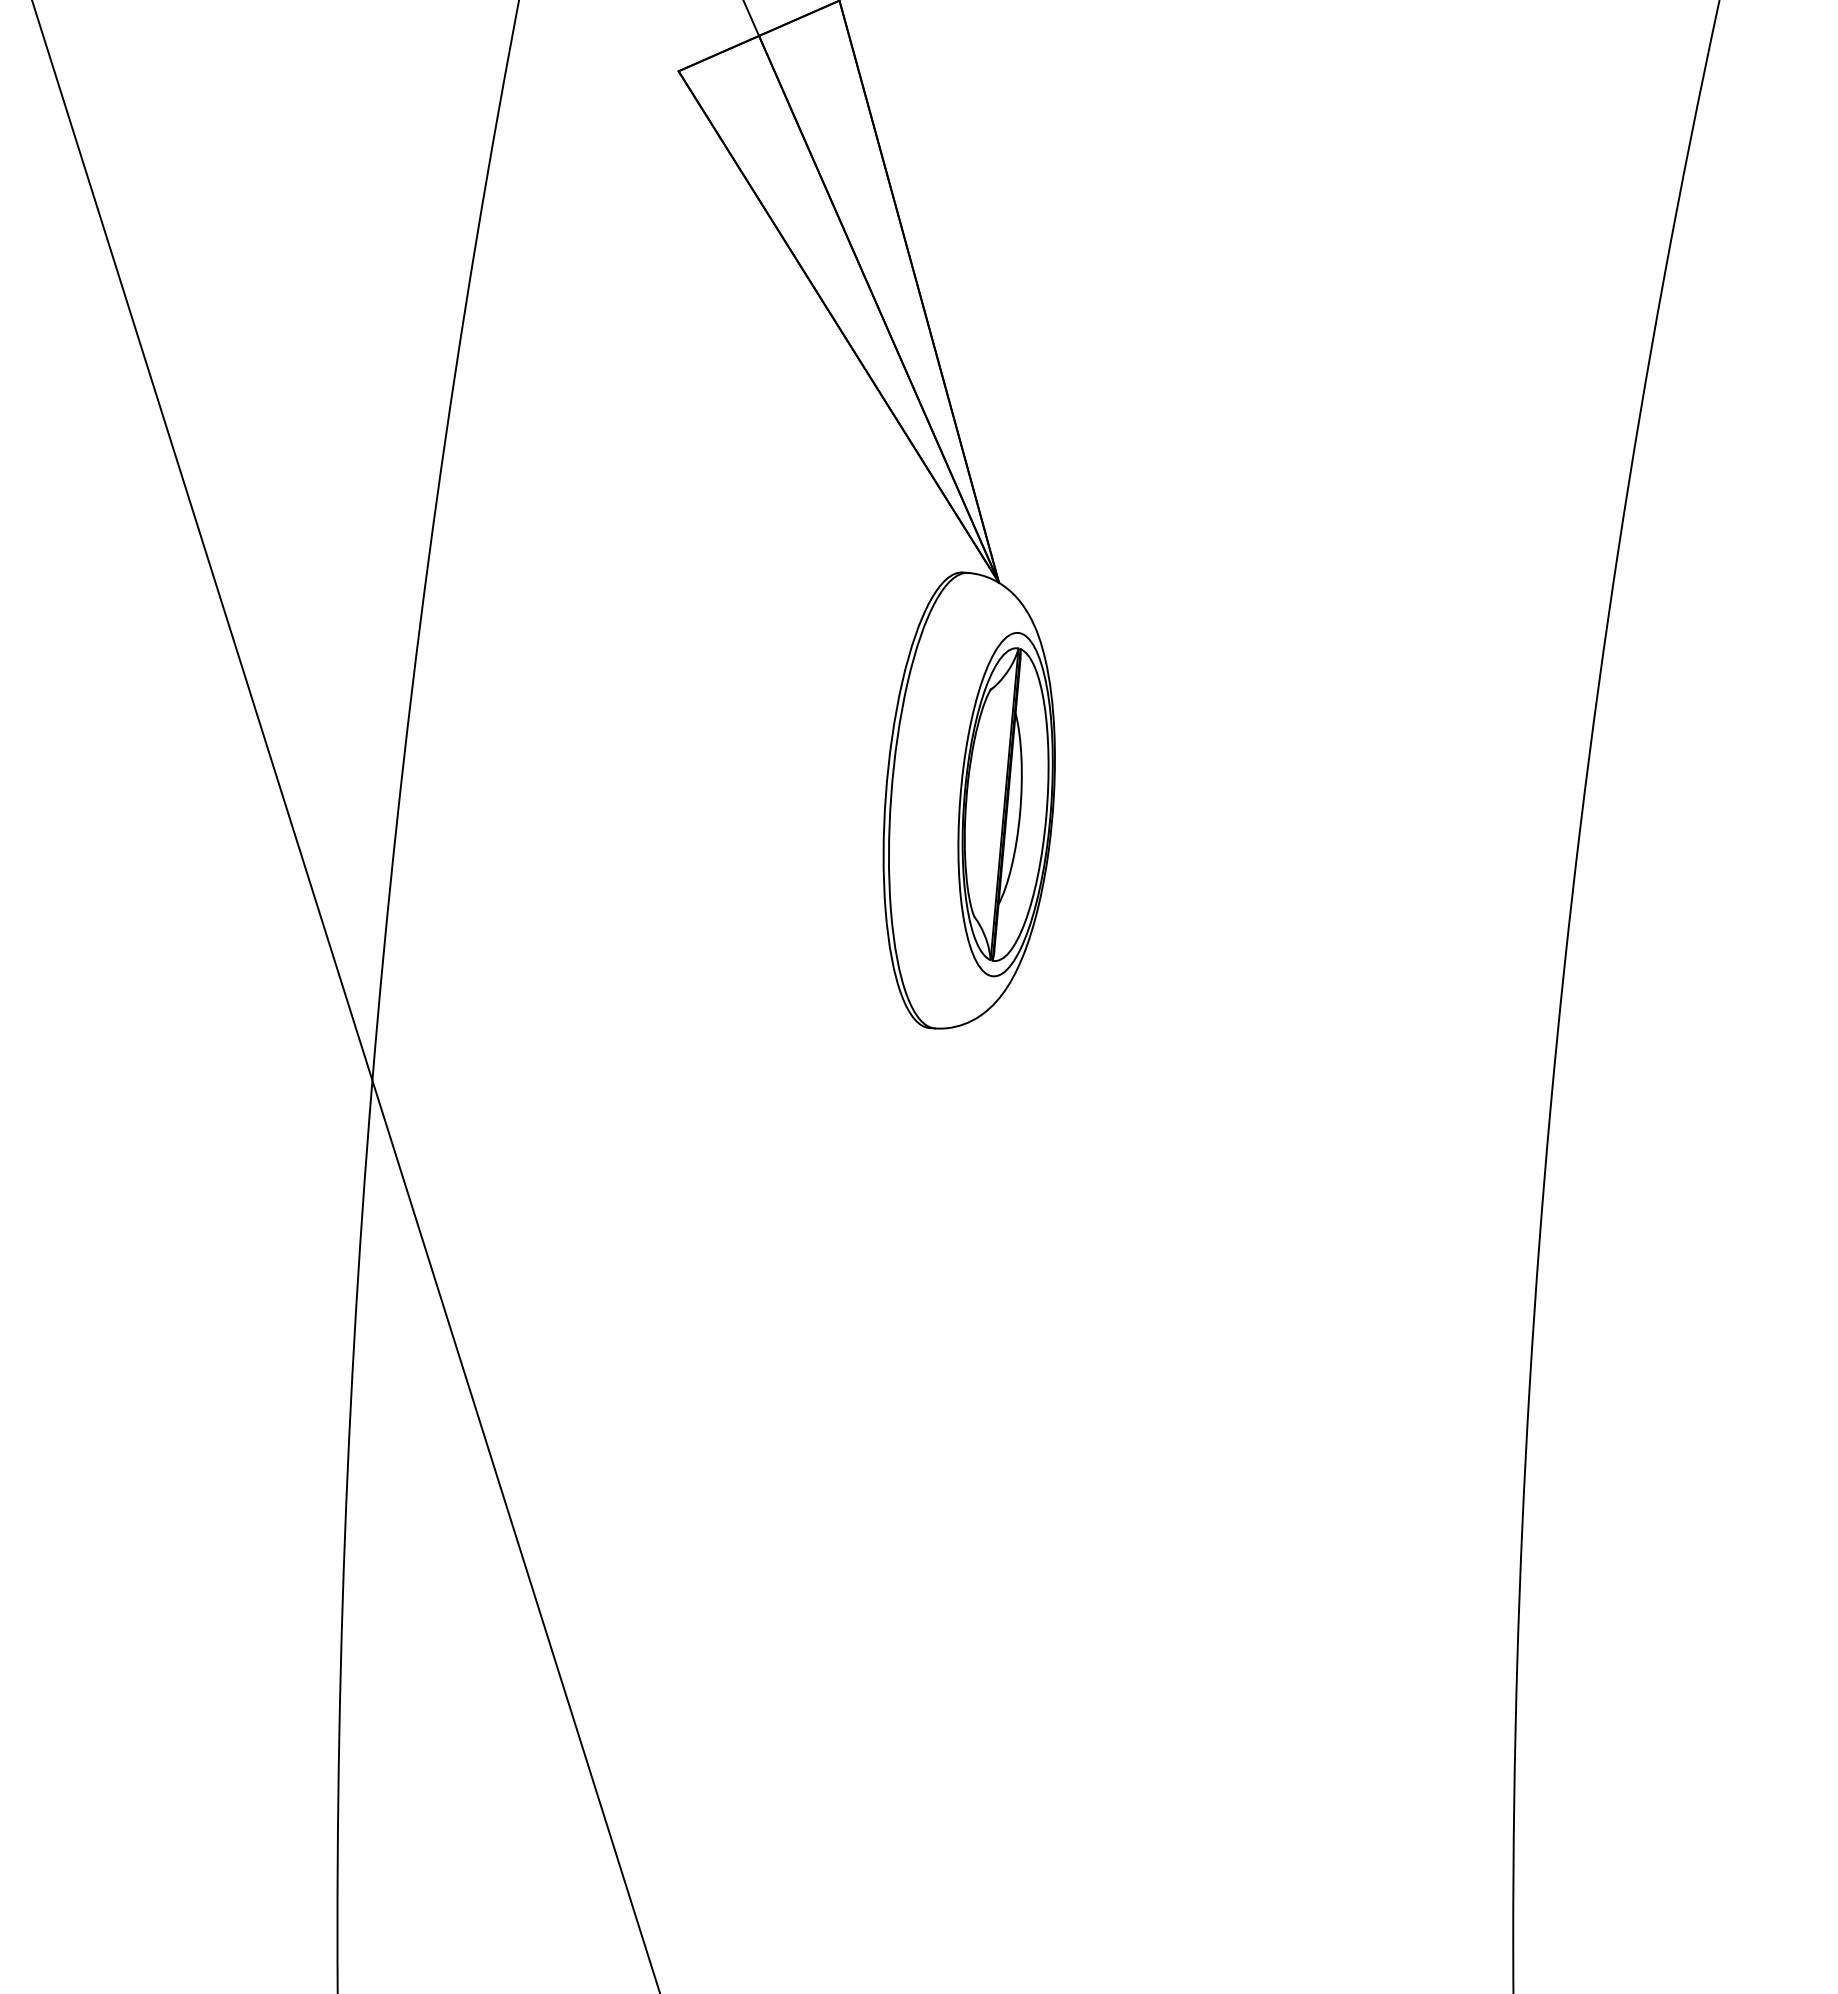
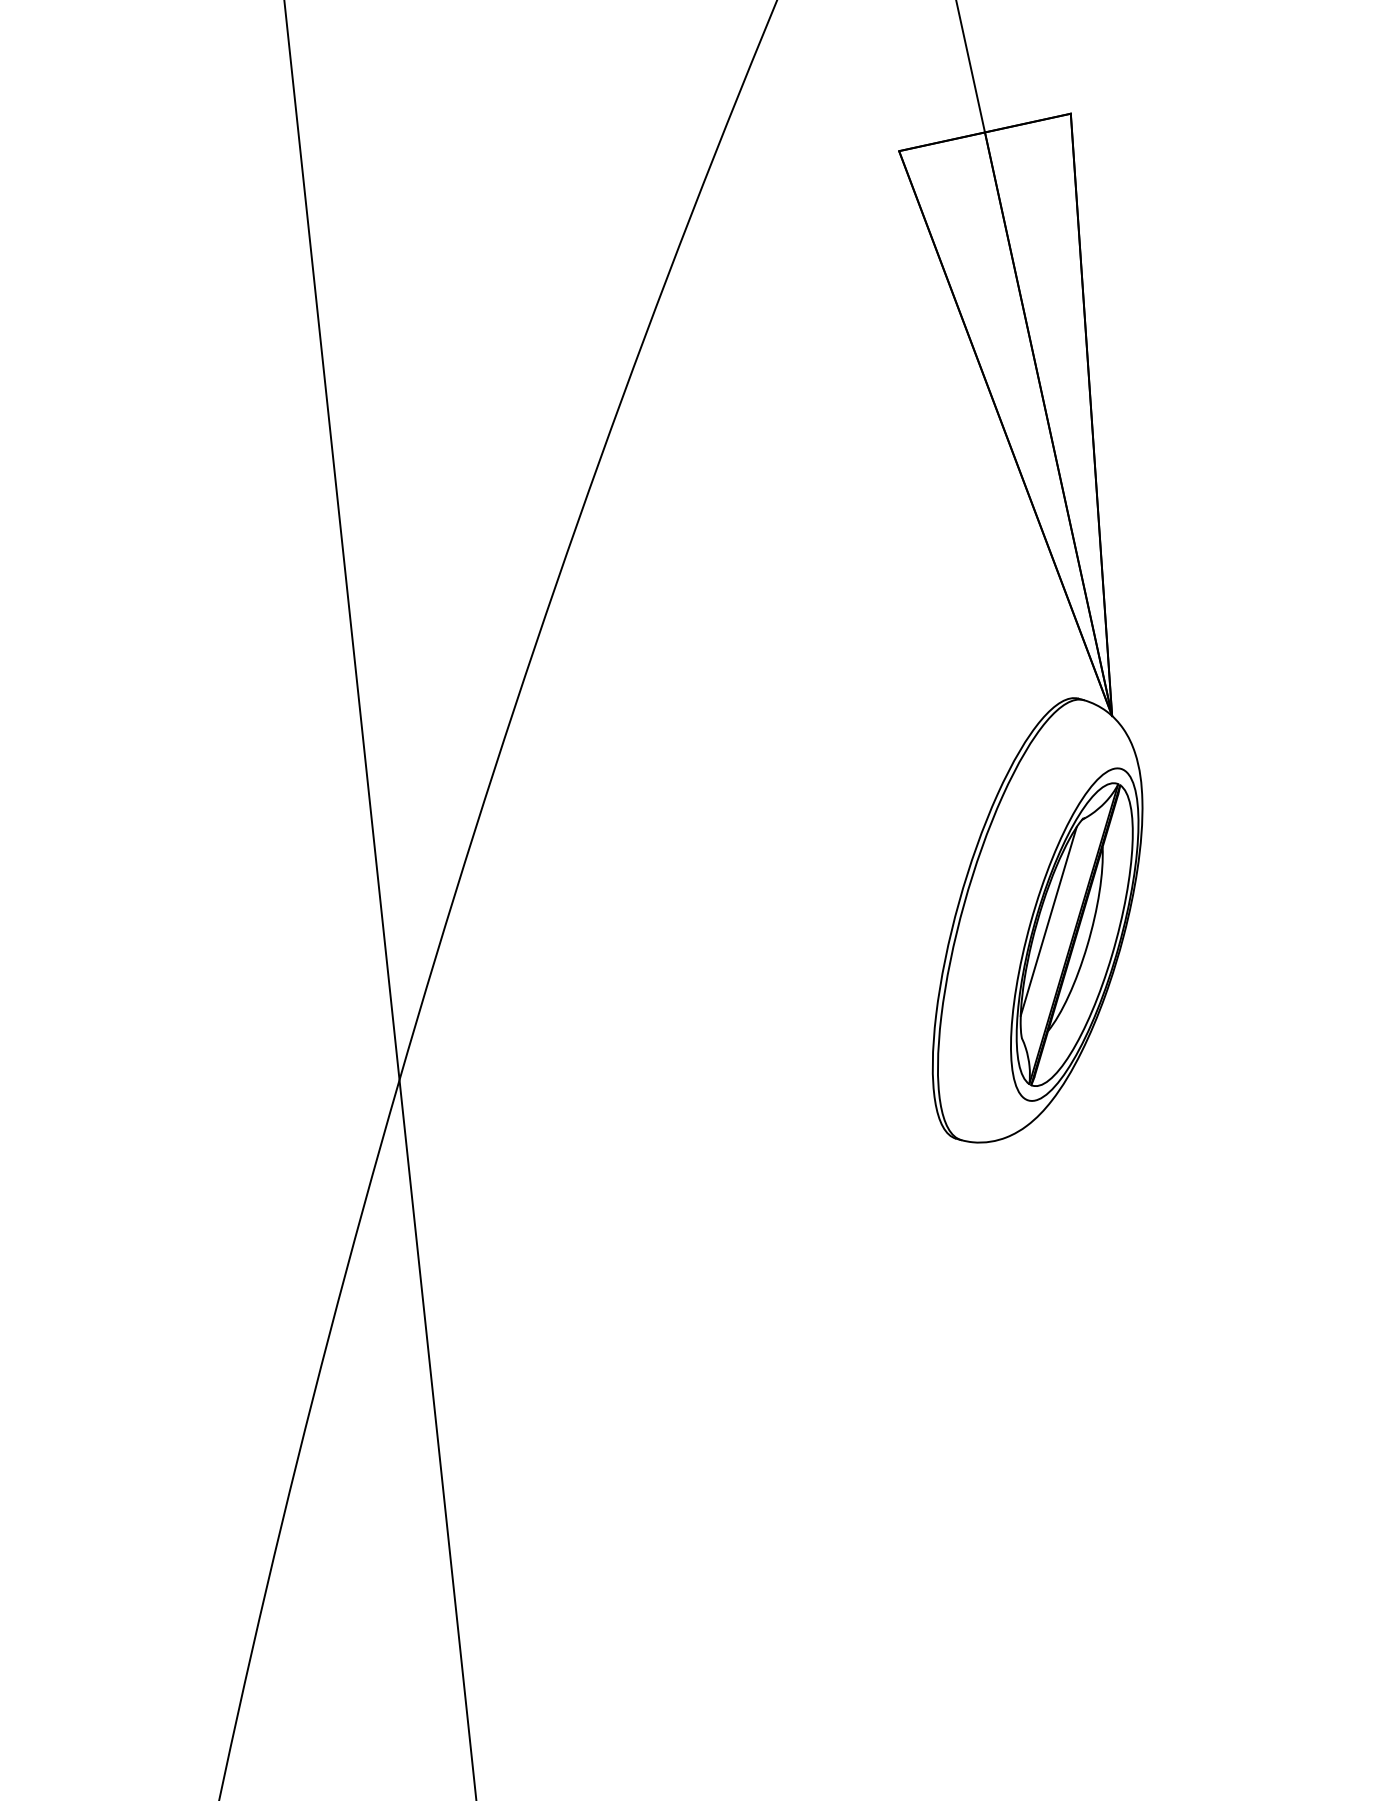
line: (977, 796) -> (1048, 921), added

